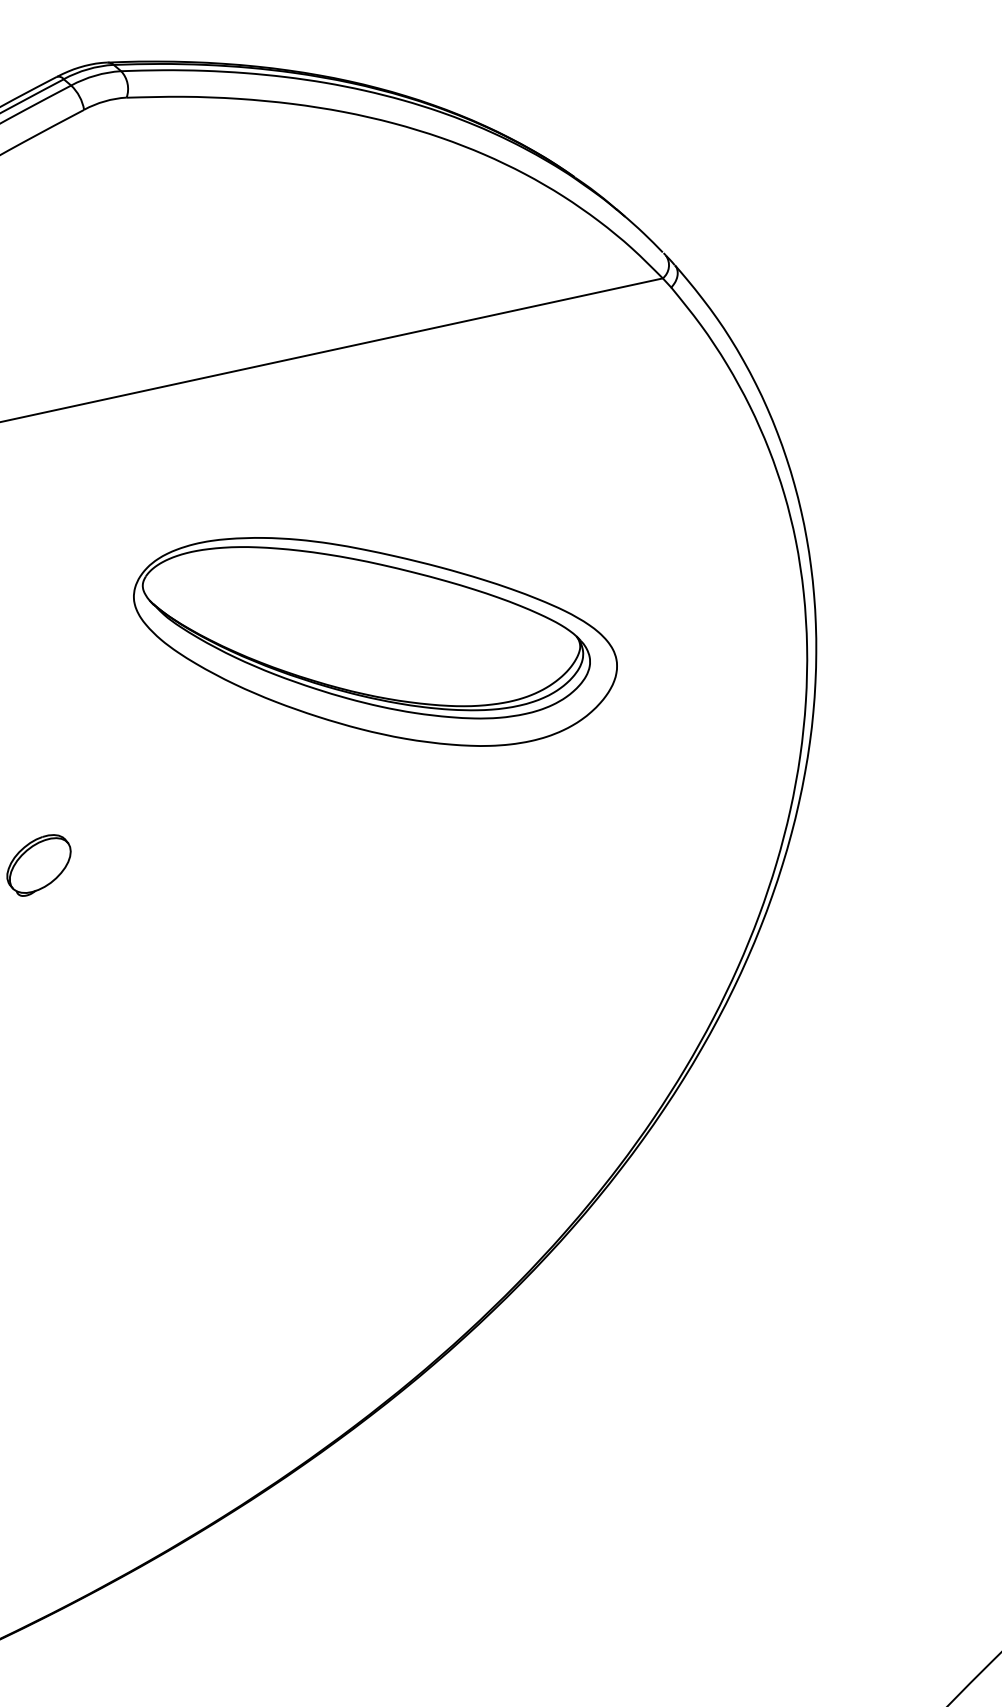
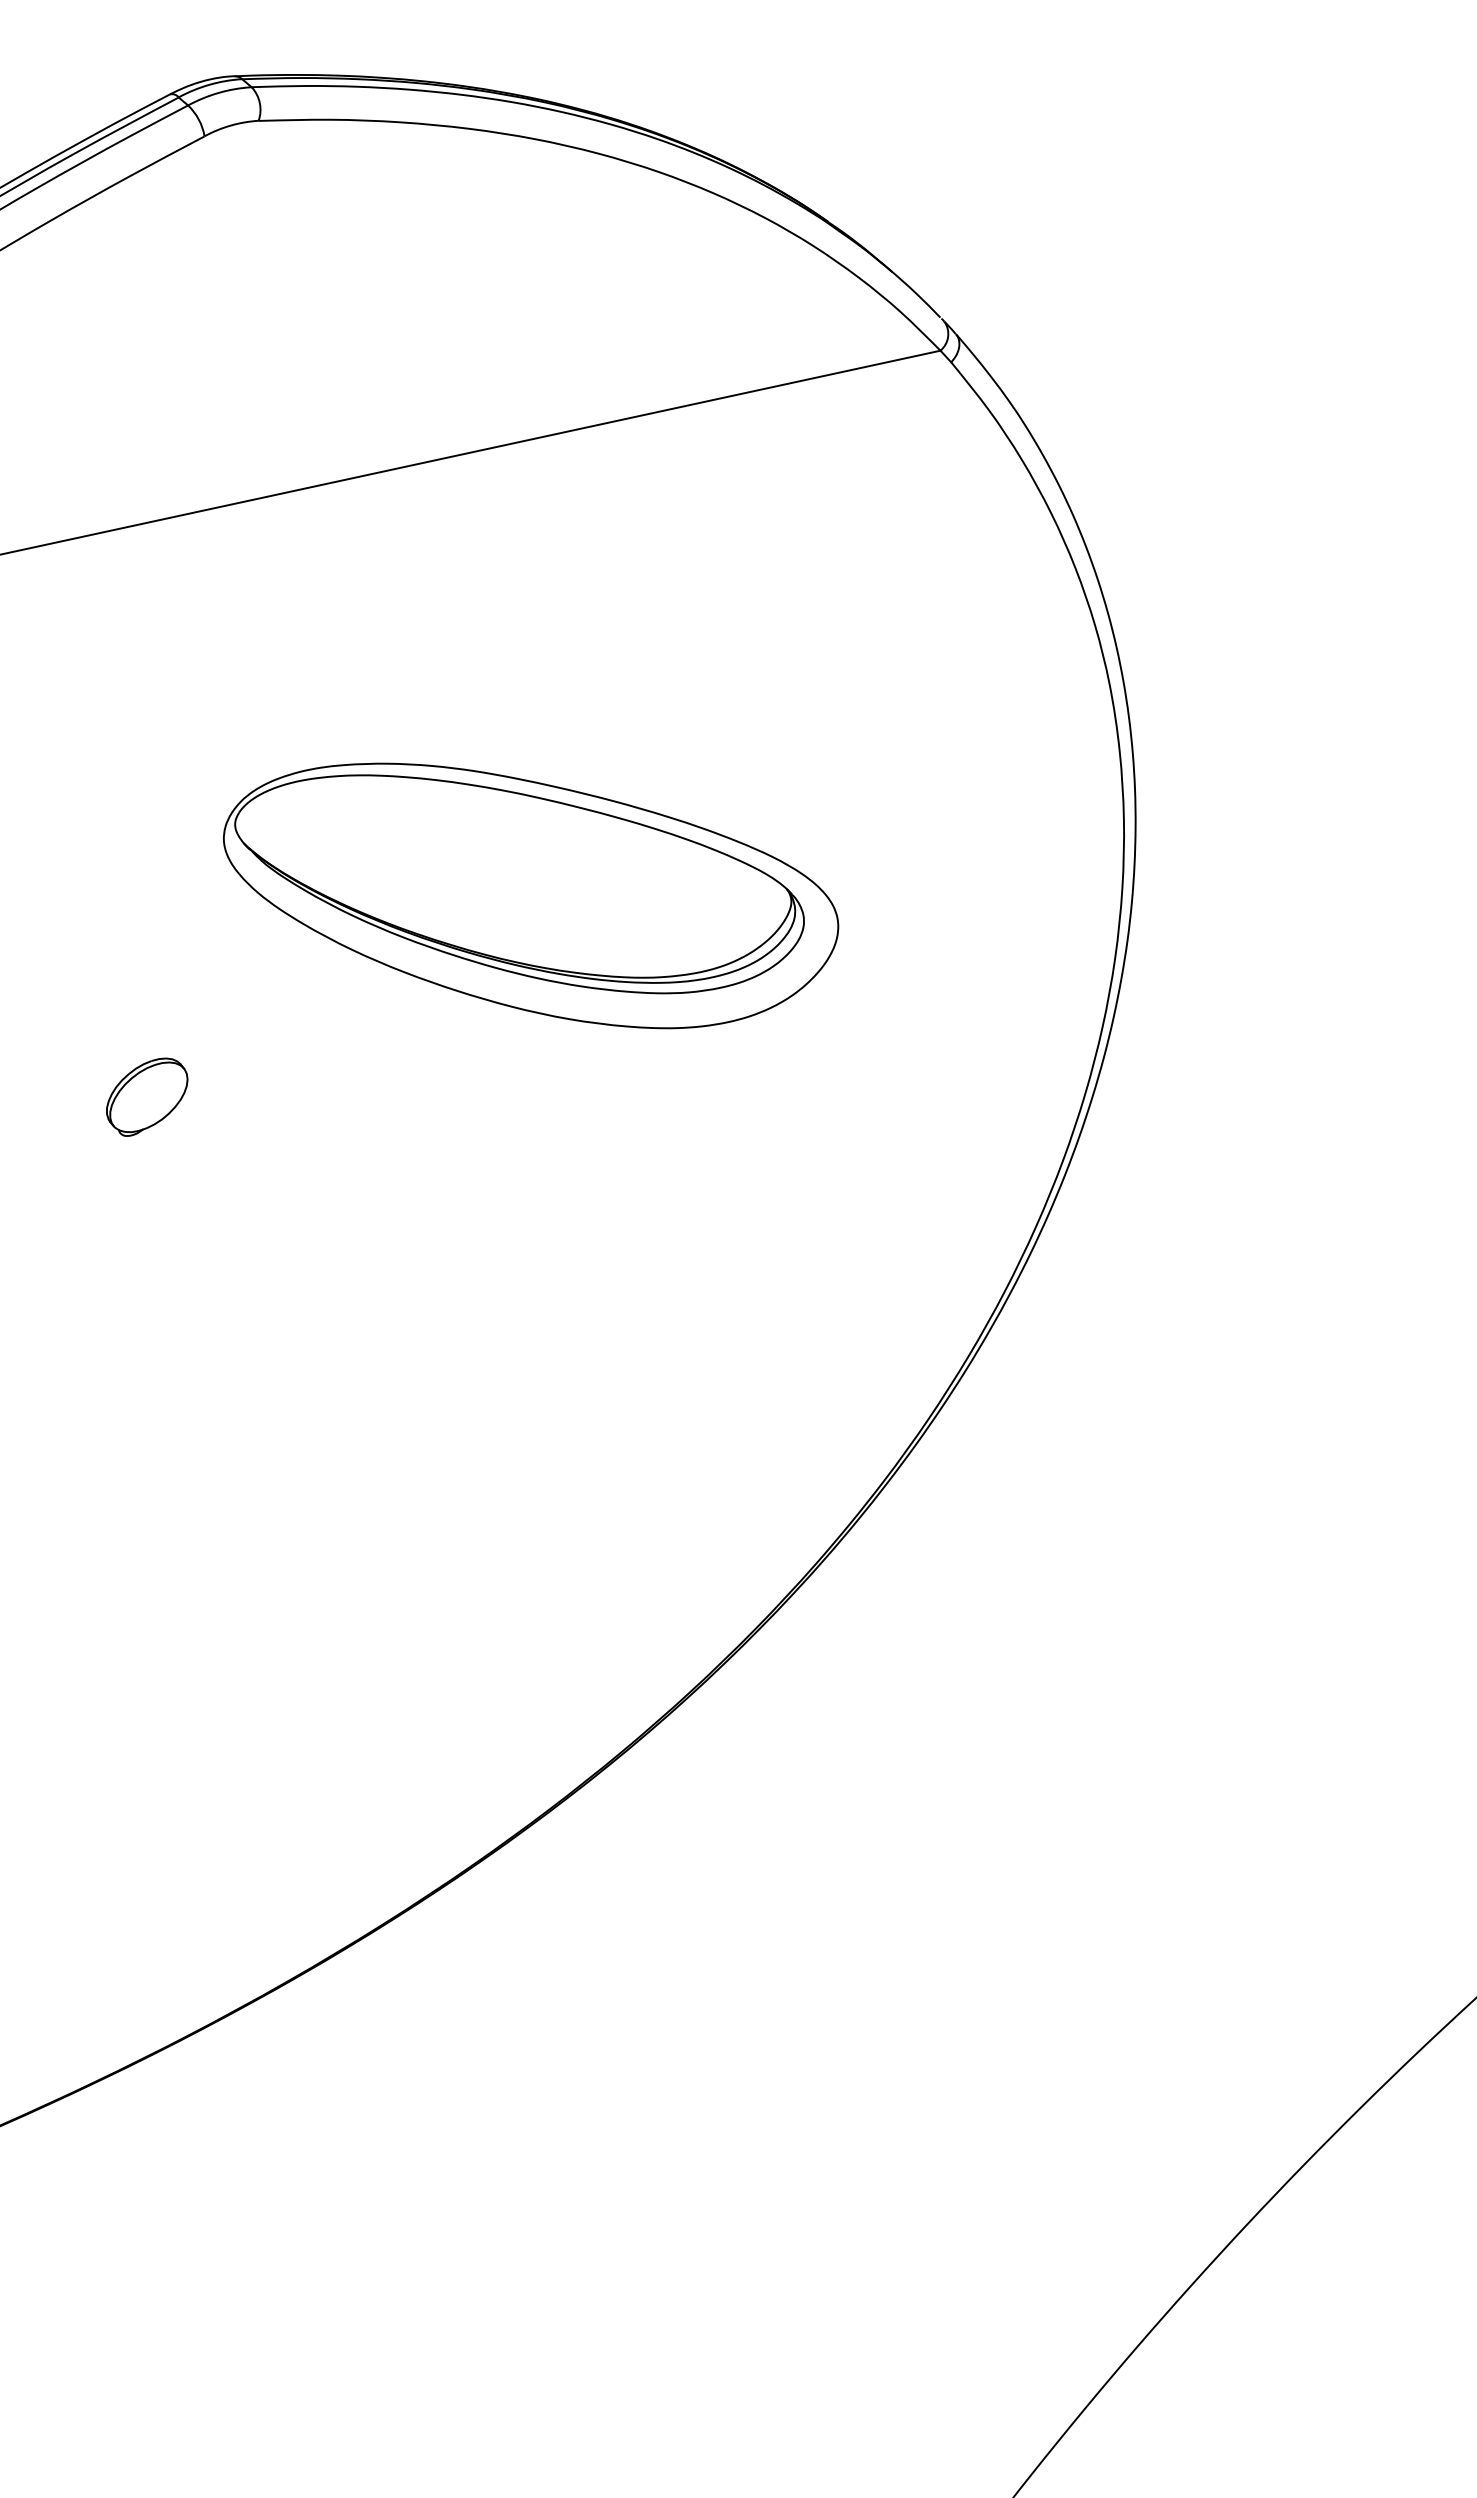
part: (375, 641) -> (531, 895), moved

